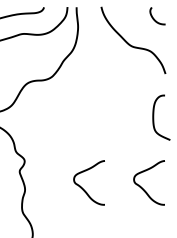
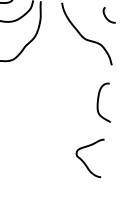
curve: (82, 187) -> (31, 155), removed

